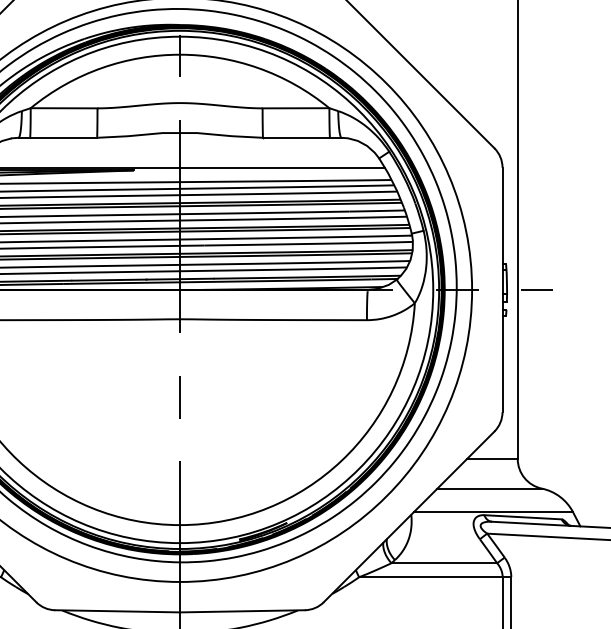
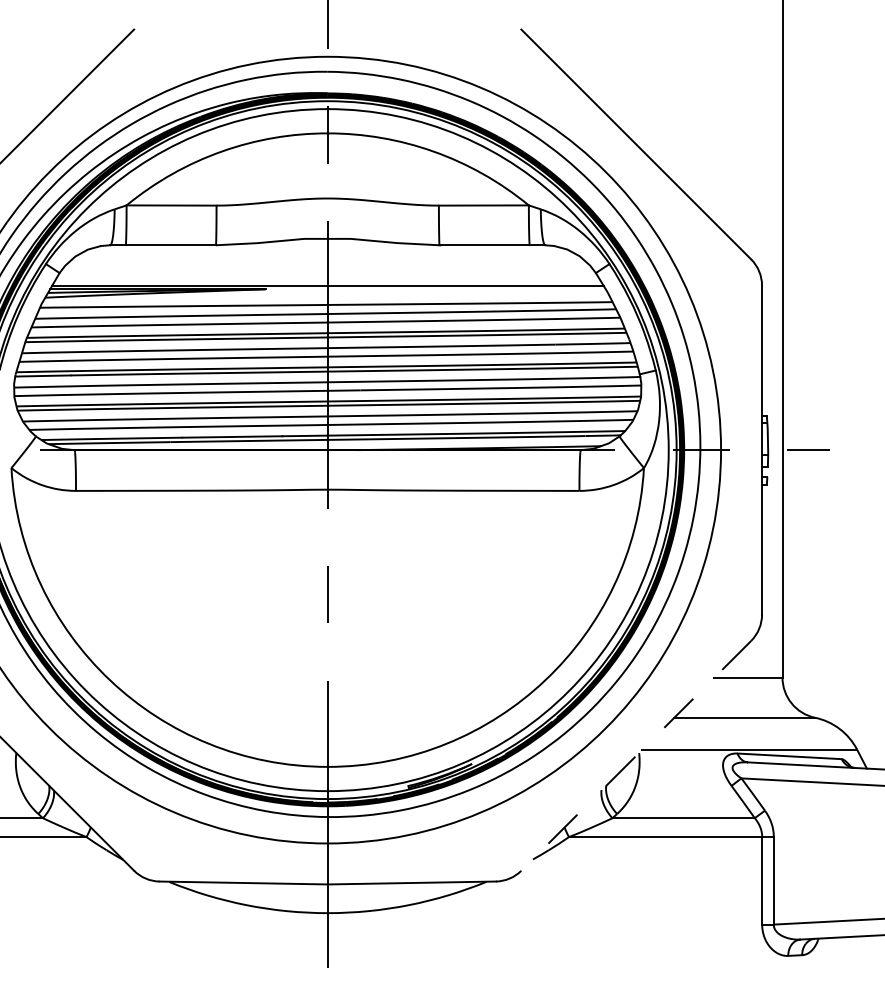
line: (409, 516) -> (636, 755), solid -> dashed

